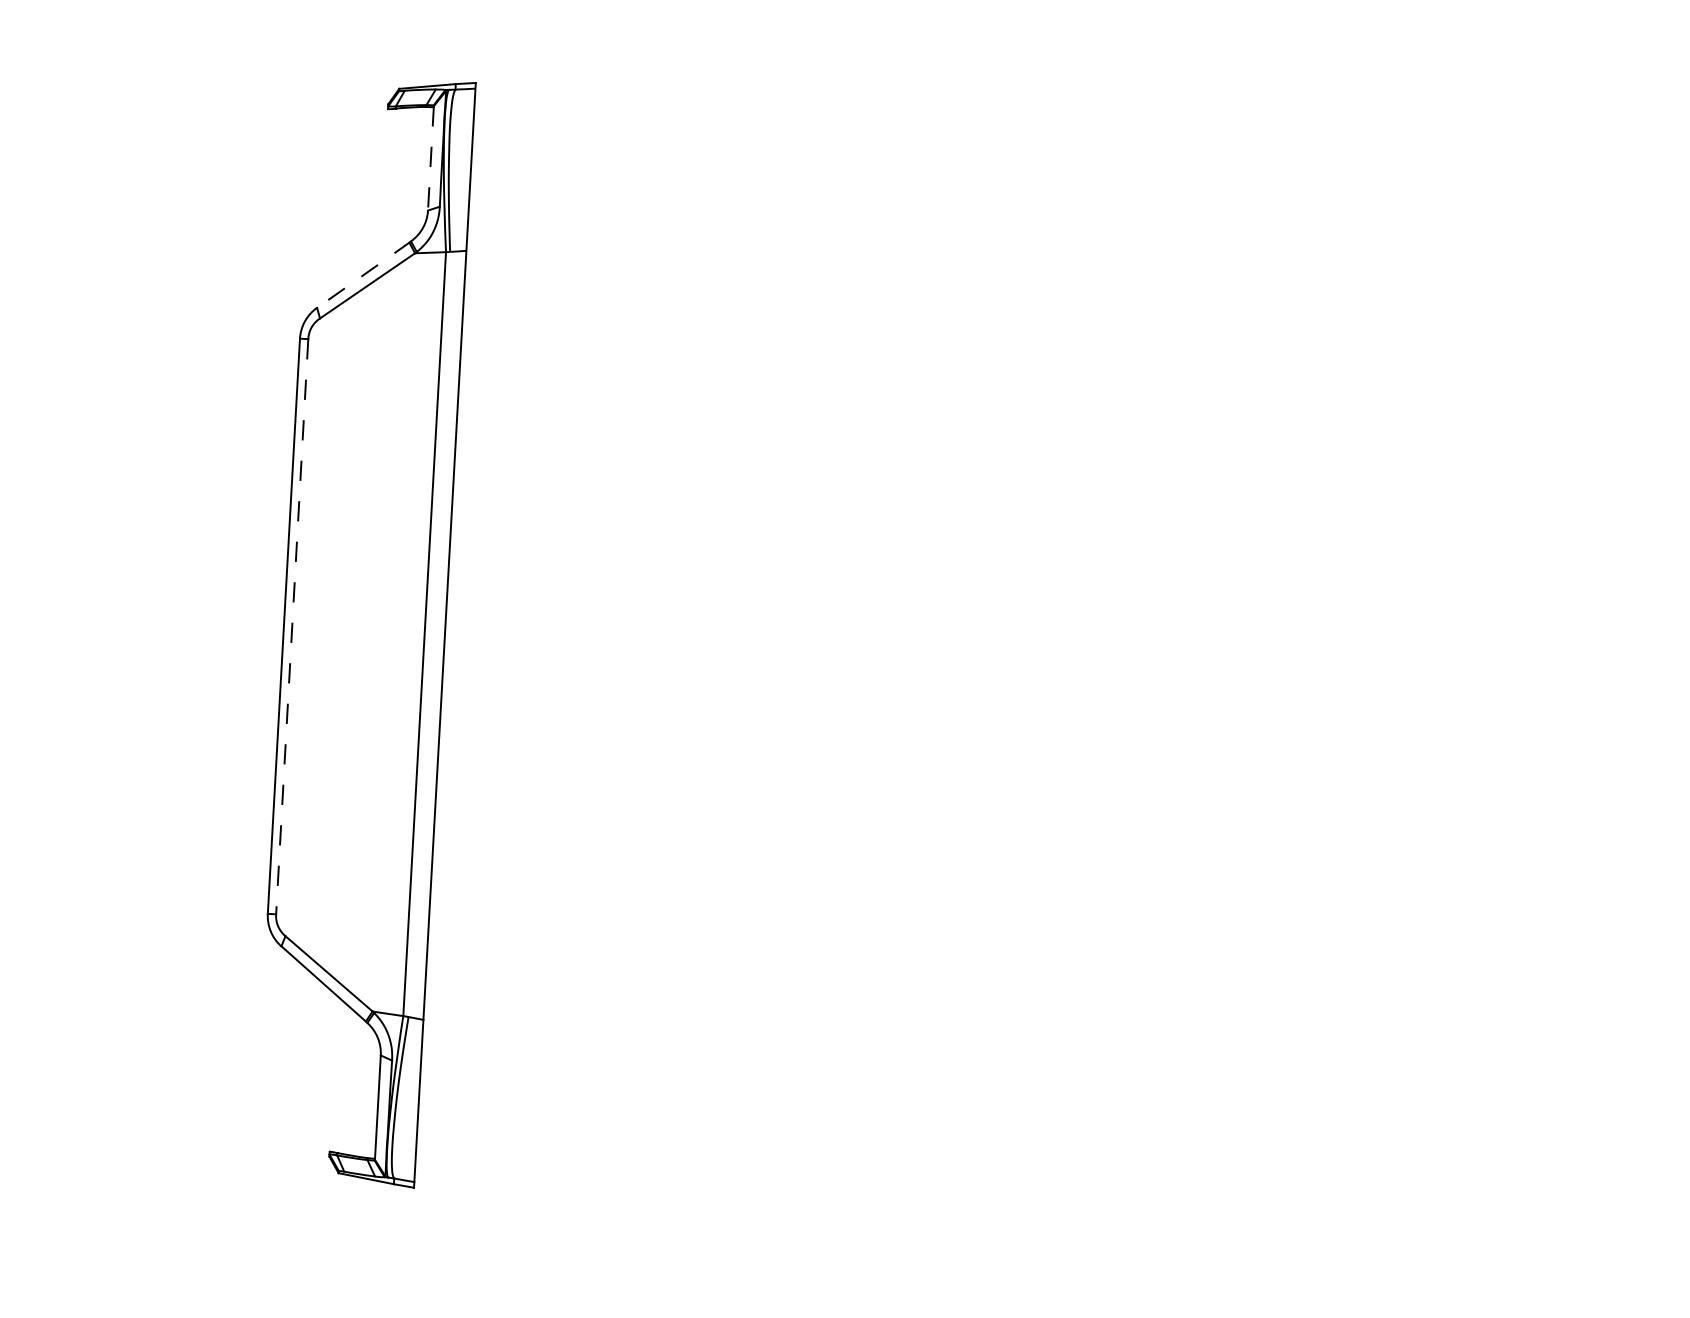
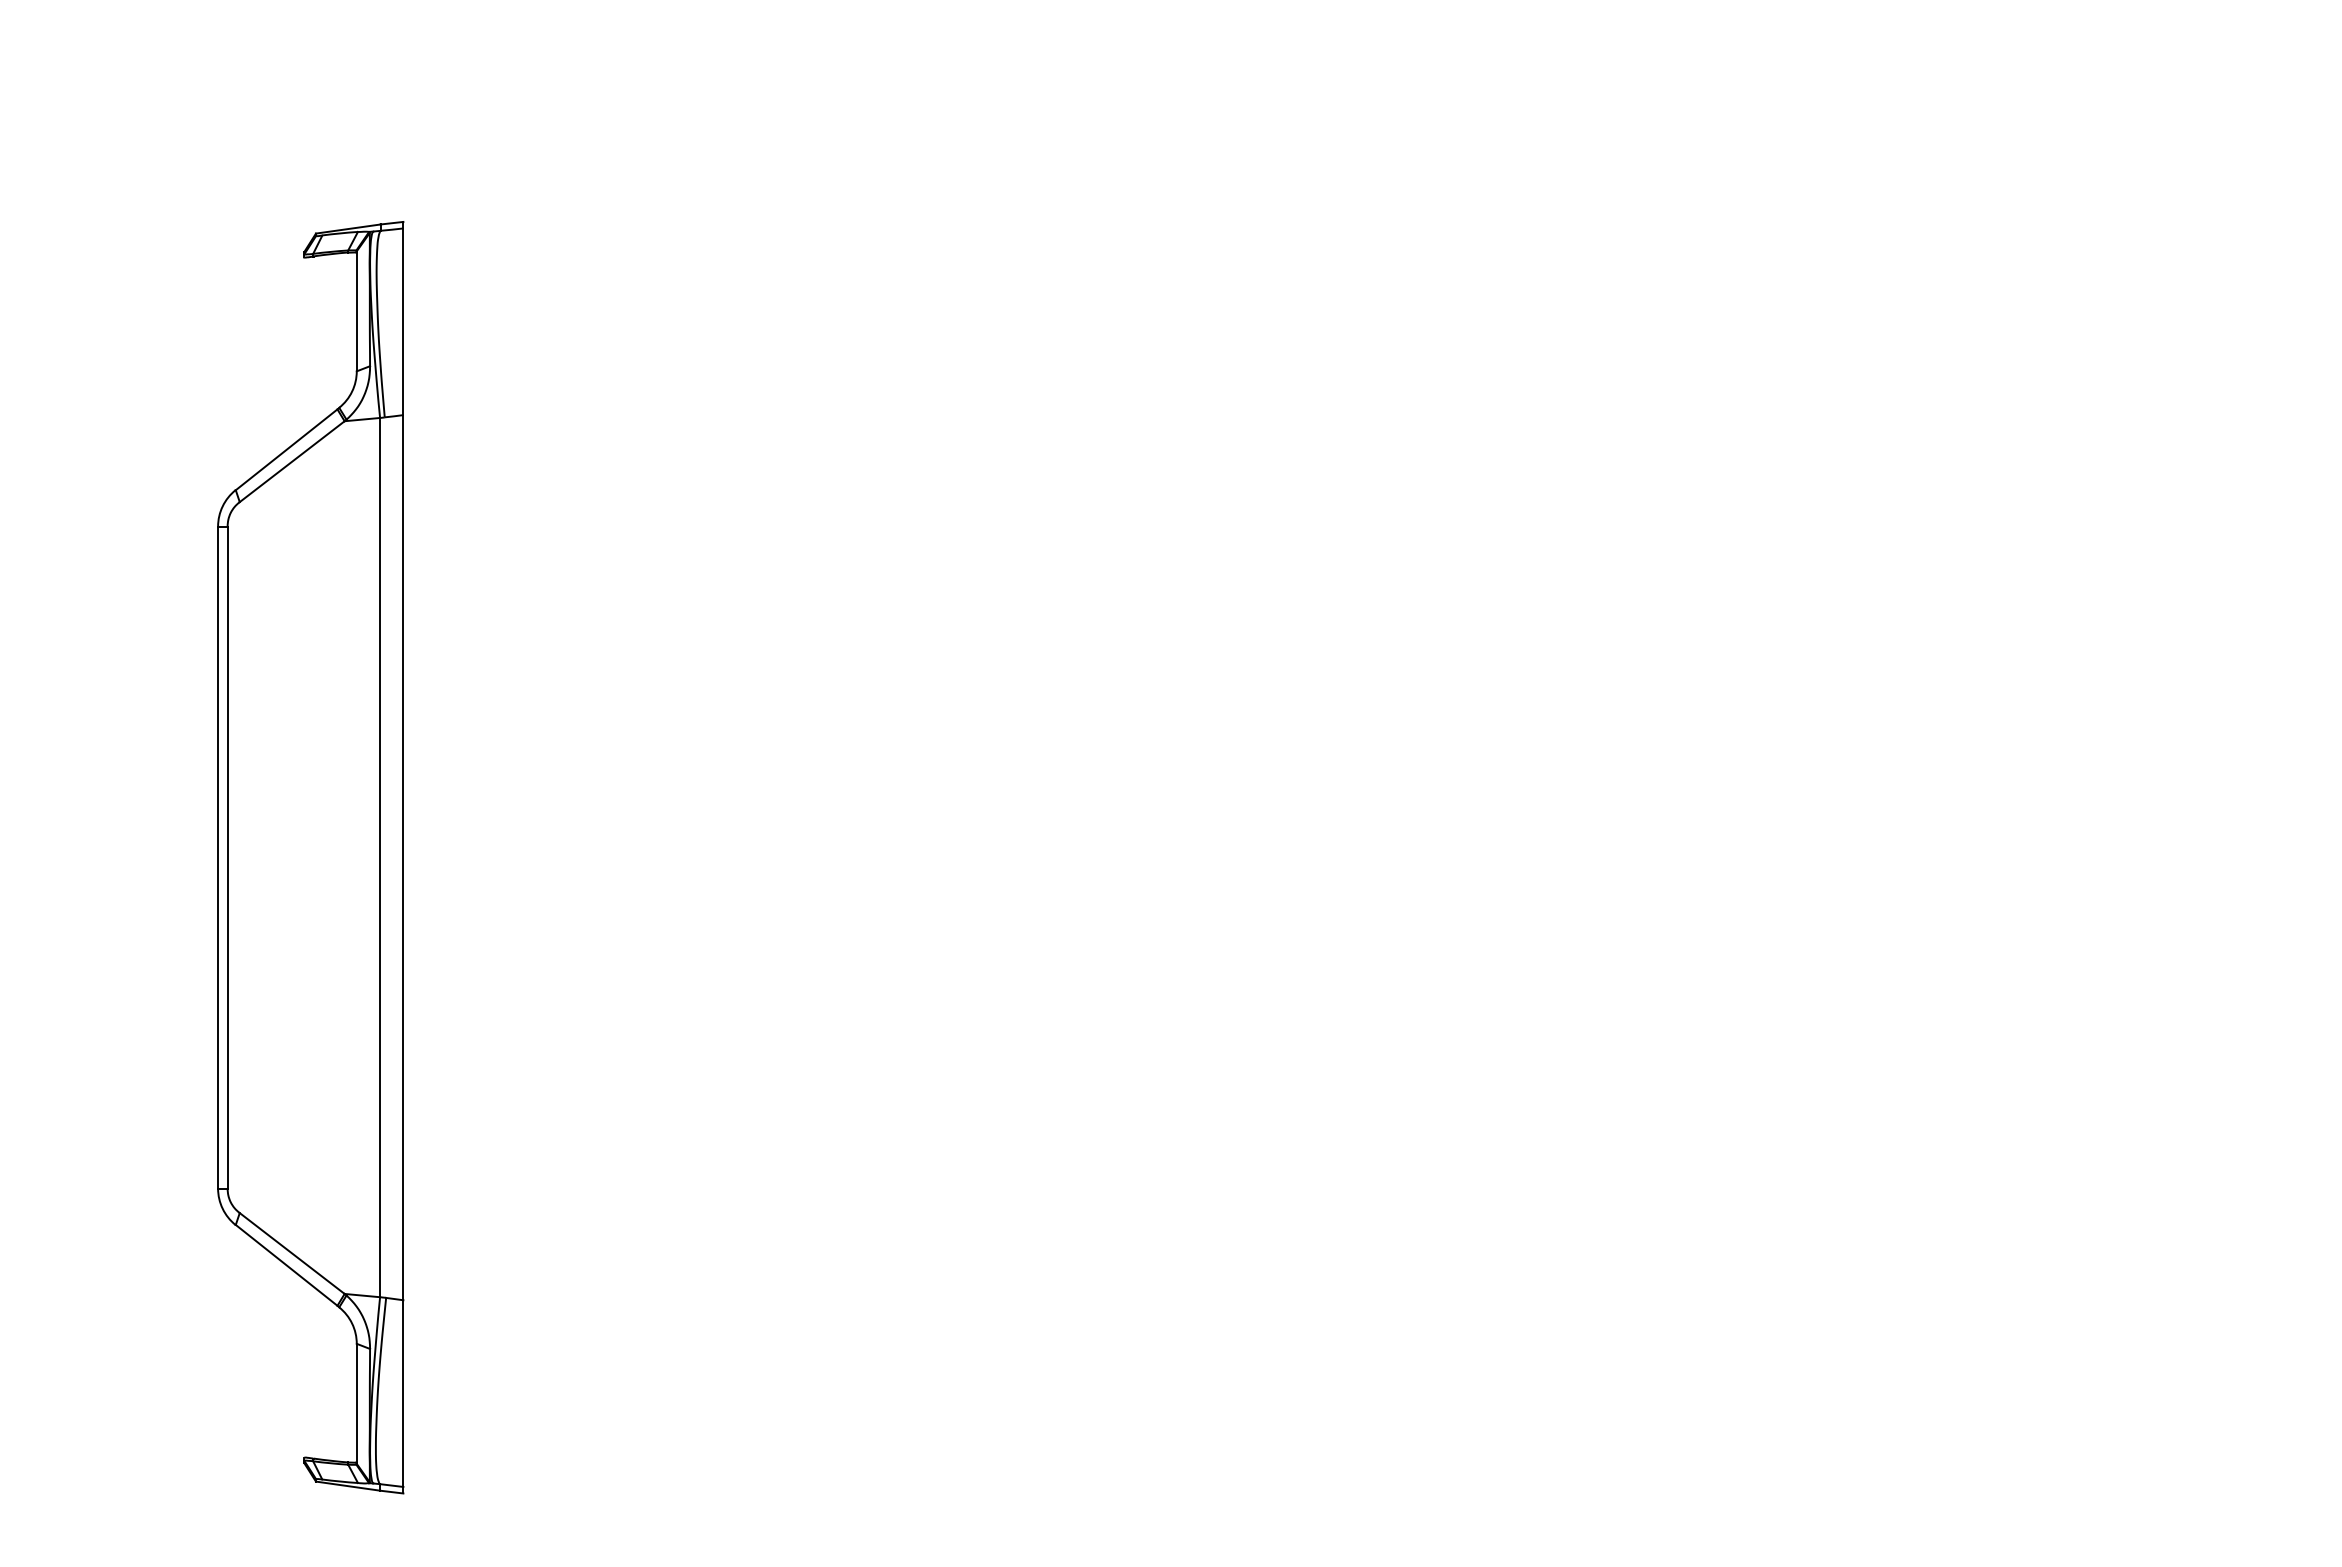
line: (430, 158) -> (356, 311), dashed -> solid
line: (364, 275) -> (287, 449), dashed -> solid
line: (292, 626) -> (227, 857), dashed -> solid

